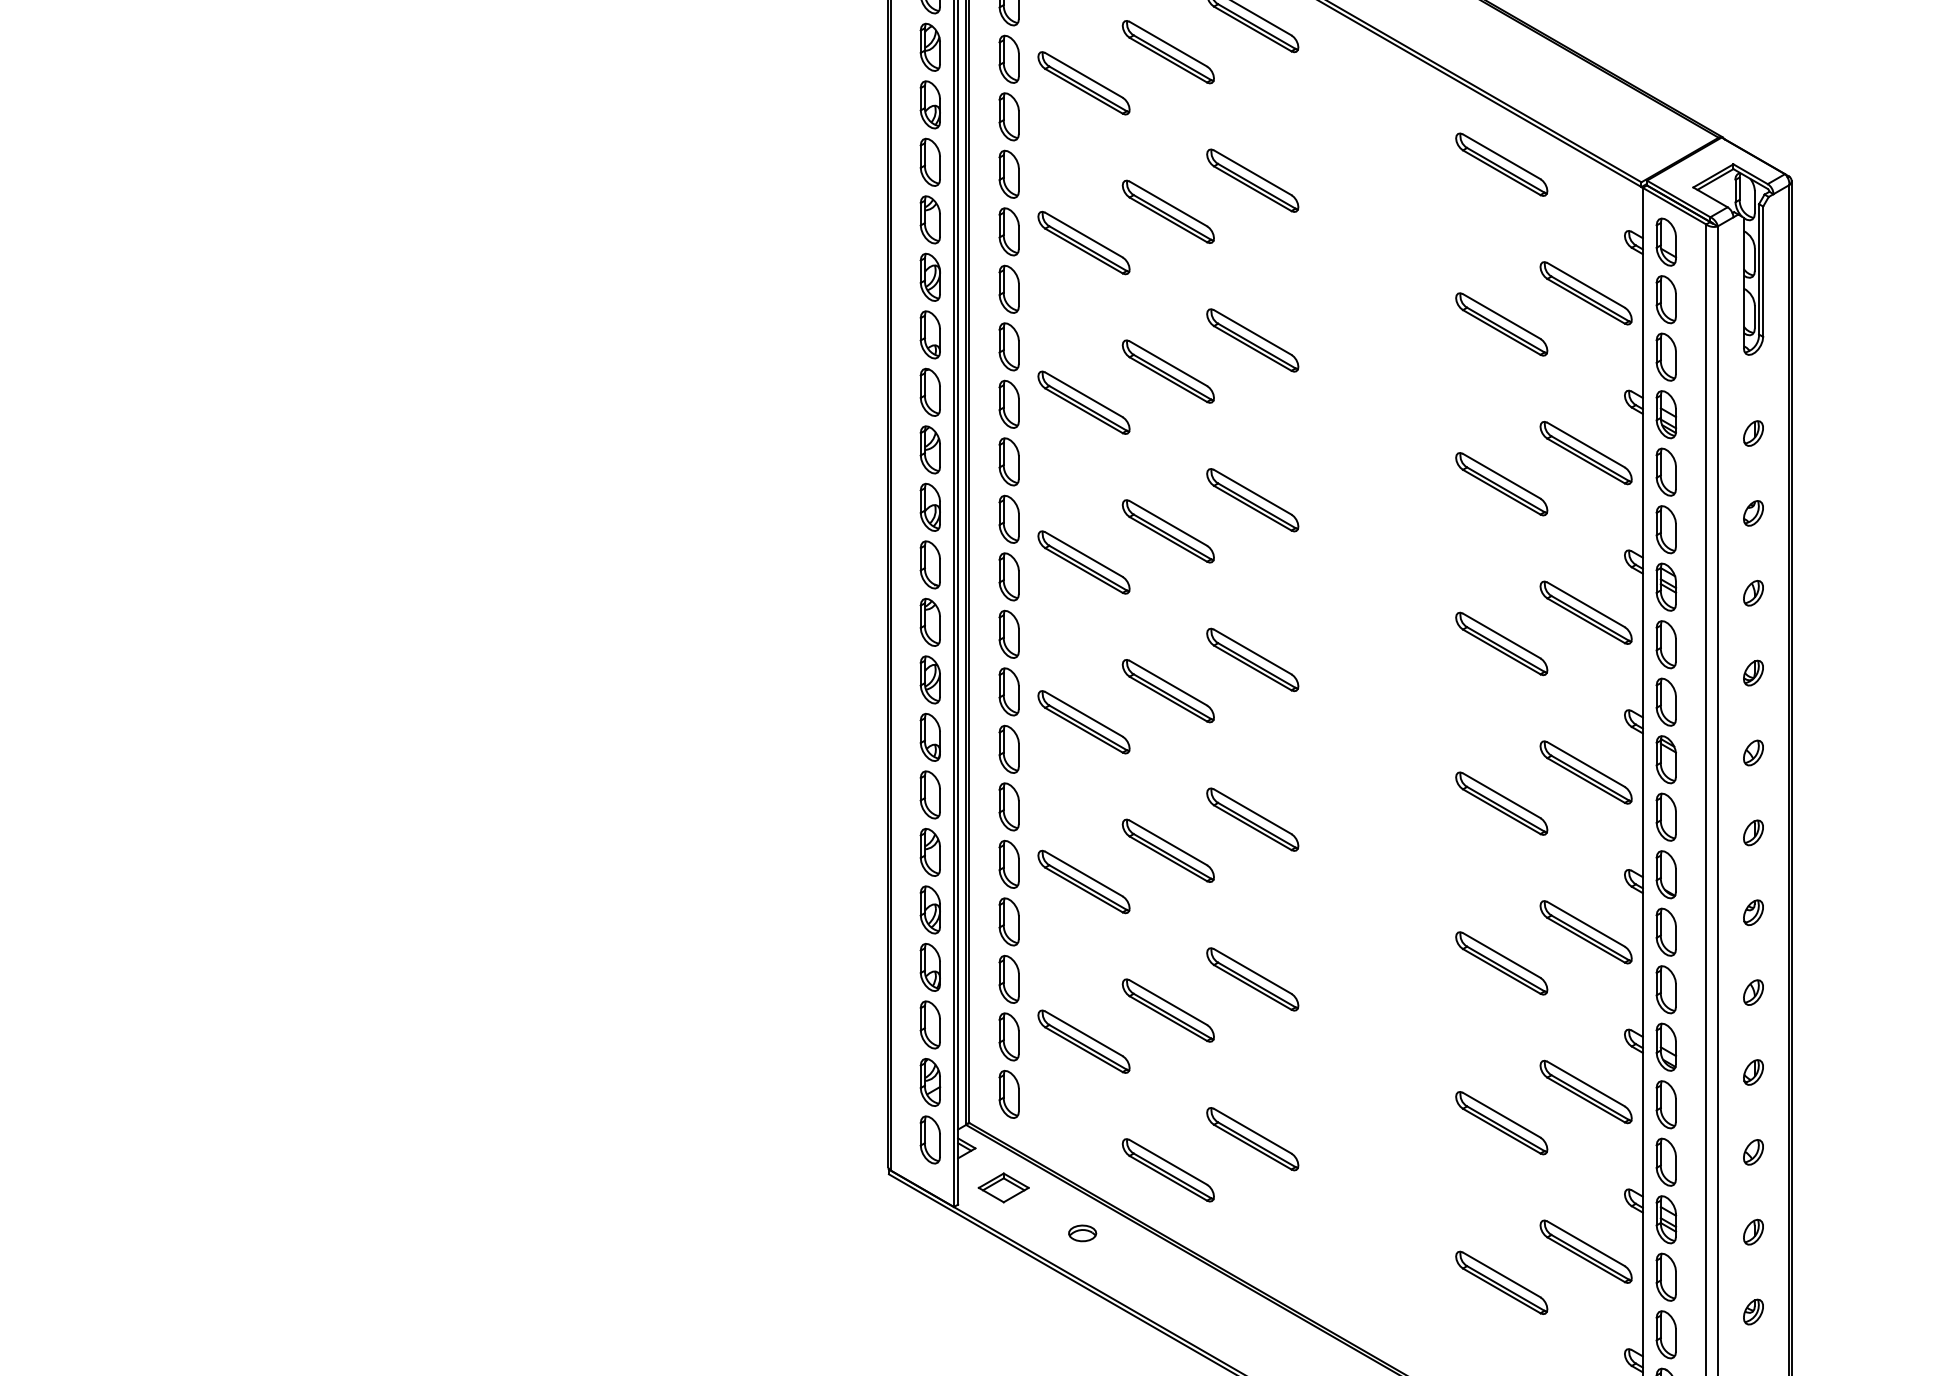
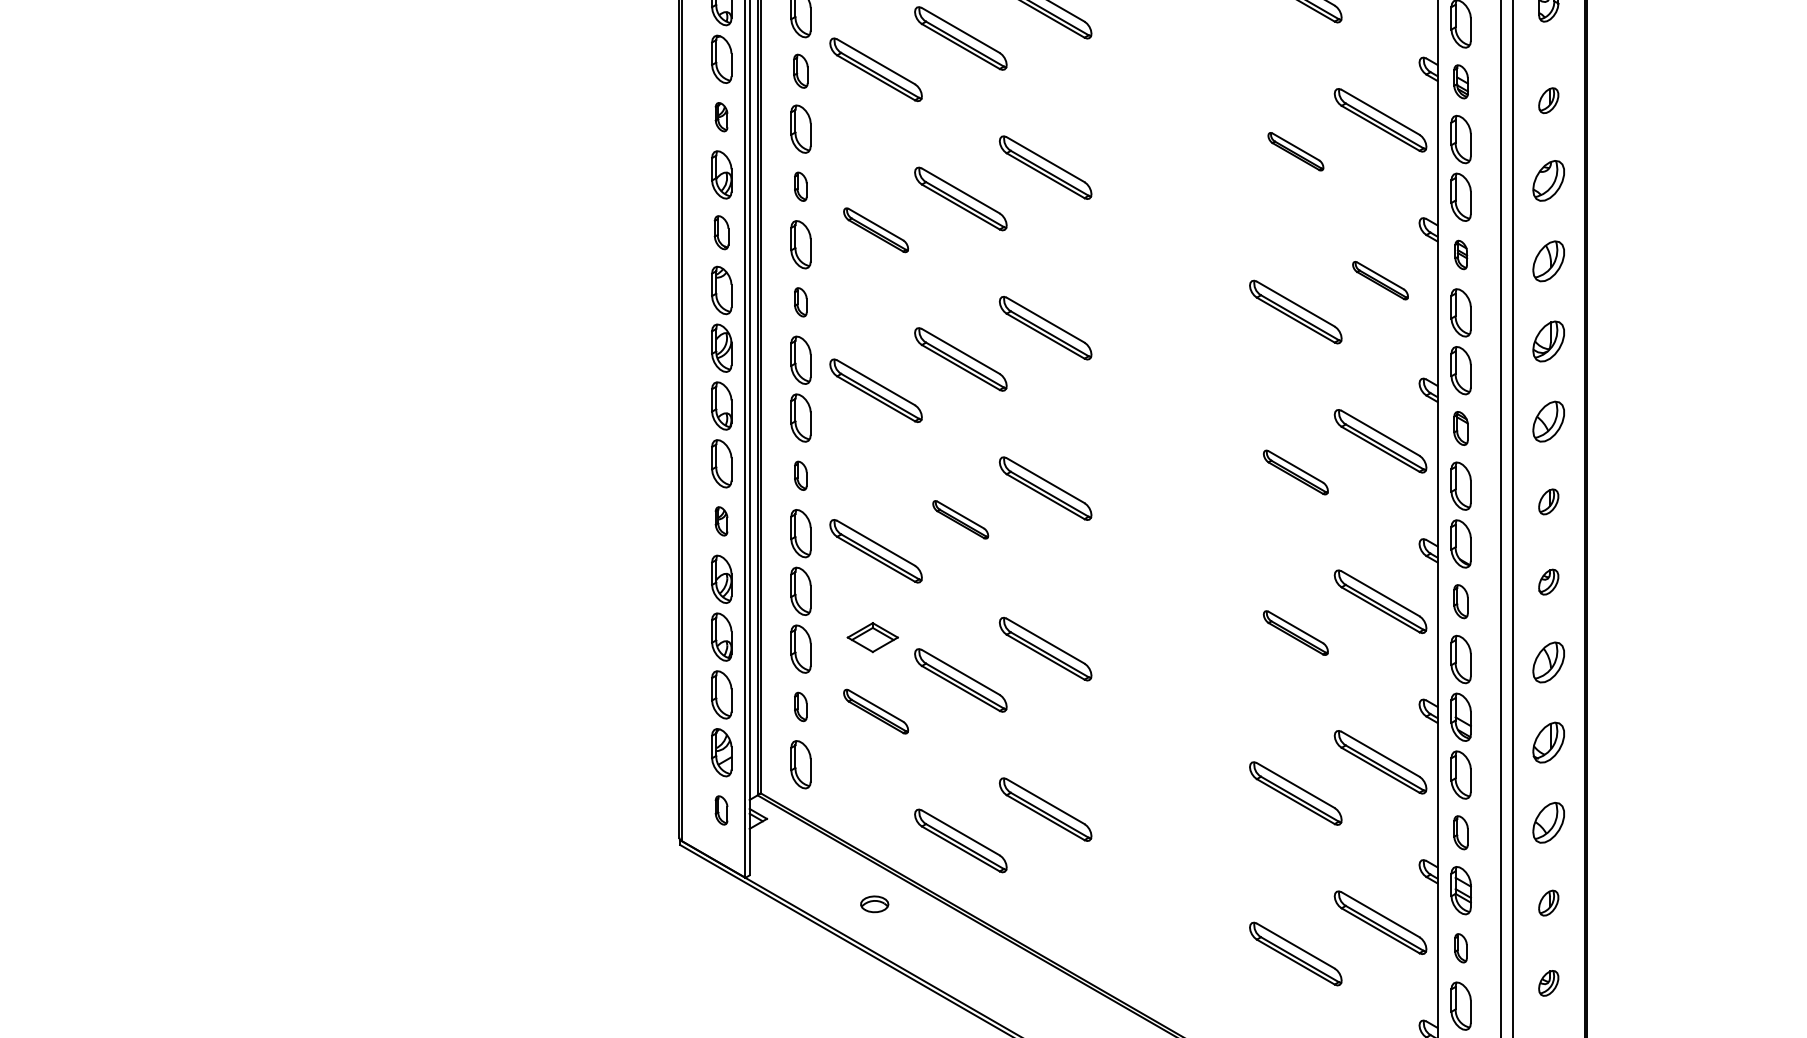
part: (1008, 403) -> (800, 70), size x0.7
part: (1665, 414) -> (1460, 81), size x0.7
part: (929, 449) -> (720, 116), size x0.6
part: (1501, 484) -> (1295, 151), size x0.6
part: (1753, 513) -> (1548, 181), size x1.6
part: (1008, 518) -> (800, 186), size x0.6
part: (1083, 562) -> (875, 230), size x0.7
part: (929, 564) -> (720, 232), size x0.7
part: (1666, 586) -> (1461, 254), size x0.6
part: (1753, 592) -> (1548, 260), size x1.6
part: (1585, 612) -> (1379, 280), size x0.6
part: (1008, 633) -> (800, 301), size x0.6
part: (1753, 672) -> (1548, 340), size x1.6
part: (1753, 752) -> (1548, 421), size x1.6
part: (1665, 759) -> (1460, 428), size x0.7
part: (1501, 803) -> (1295, 472), size x0.7
part: (1008, 806) -> (800, 475), size x0.6
part: (1167, 850) -> (959, 519), size x0.6
part: (929, 851) -> (720, 520), size x0.6
part: (1665, 931) -> (1460, 601), size x0.7
part: (1501, 963) -> (1295, 633), size x0.7
part: (1753, 992) -> (1548, 662), size x1.6
part: (1008, 1036) -> (800, 706), size x0.6
part: (1083, 1041) -> (875, 711), size x0.7
part: (1753, 1072) -> (1548, 742), size x1.6
part: (929, 1139) -> (720, 809), size x0.6
part: (1753, 1152) -> (1548, 823), size x1.6
part: (1665, 1161) -> (1460, 832), size x0.7
part: (1003, 1187) -> (872, 637), moved
part: (1665, 1276) -> (1460, 947), size x0.6

